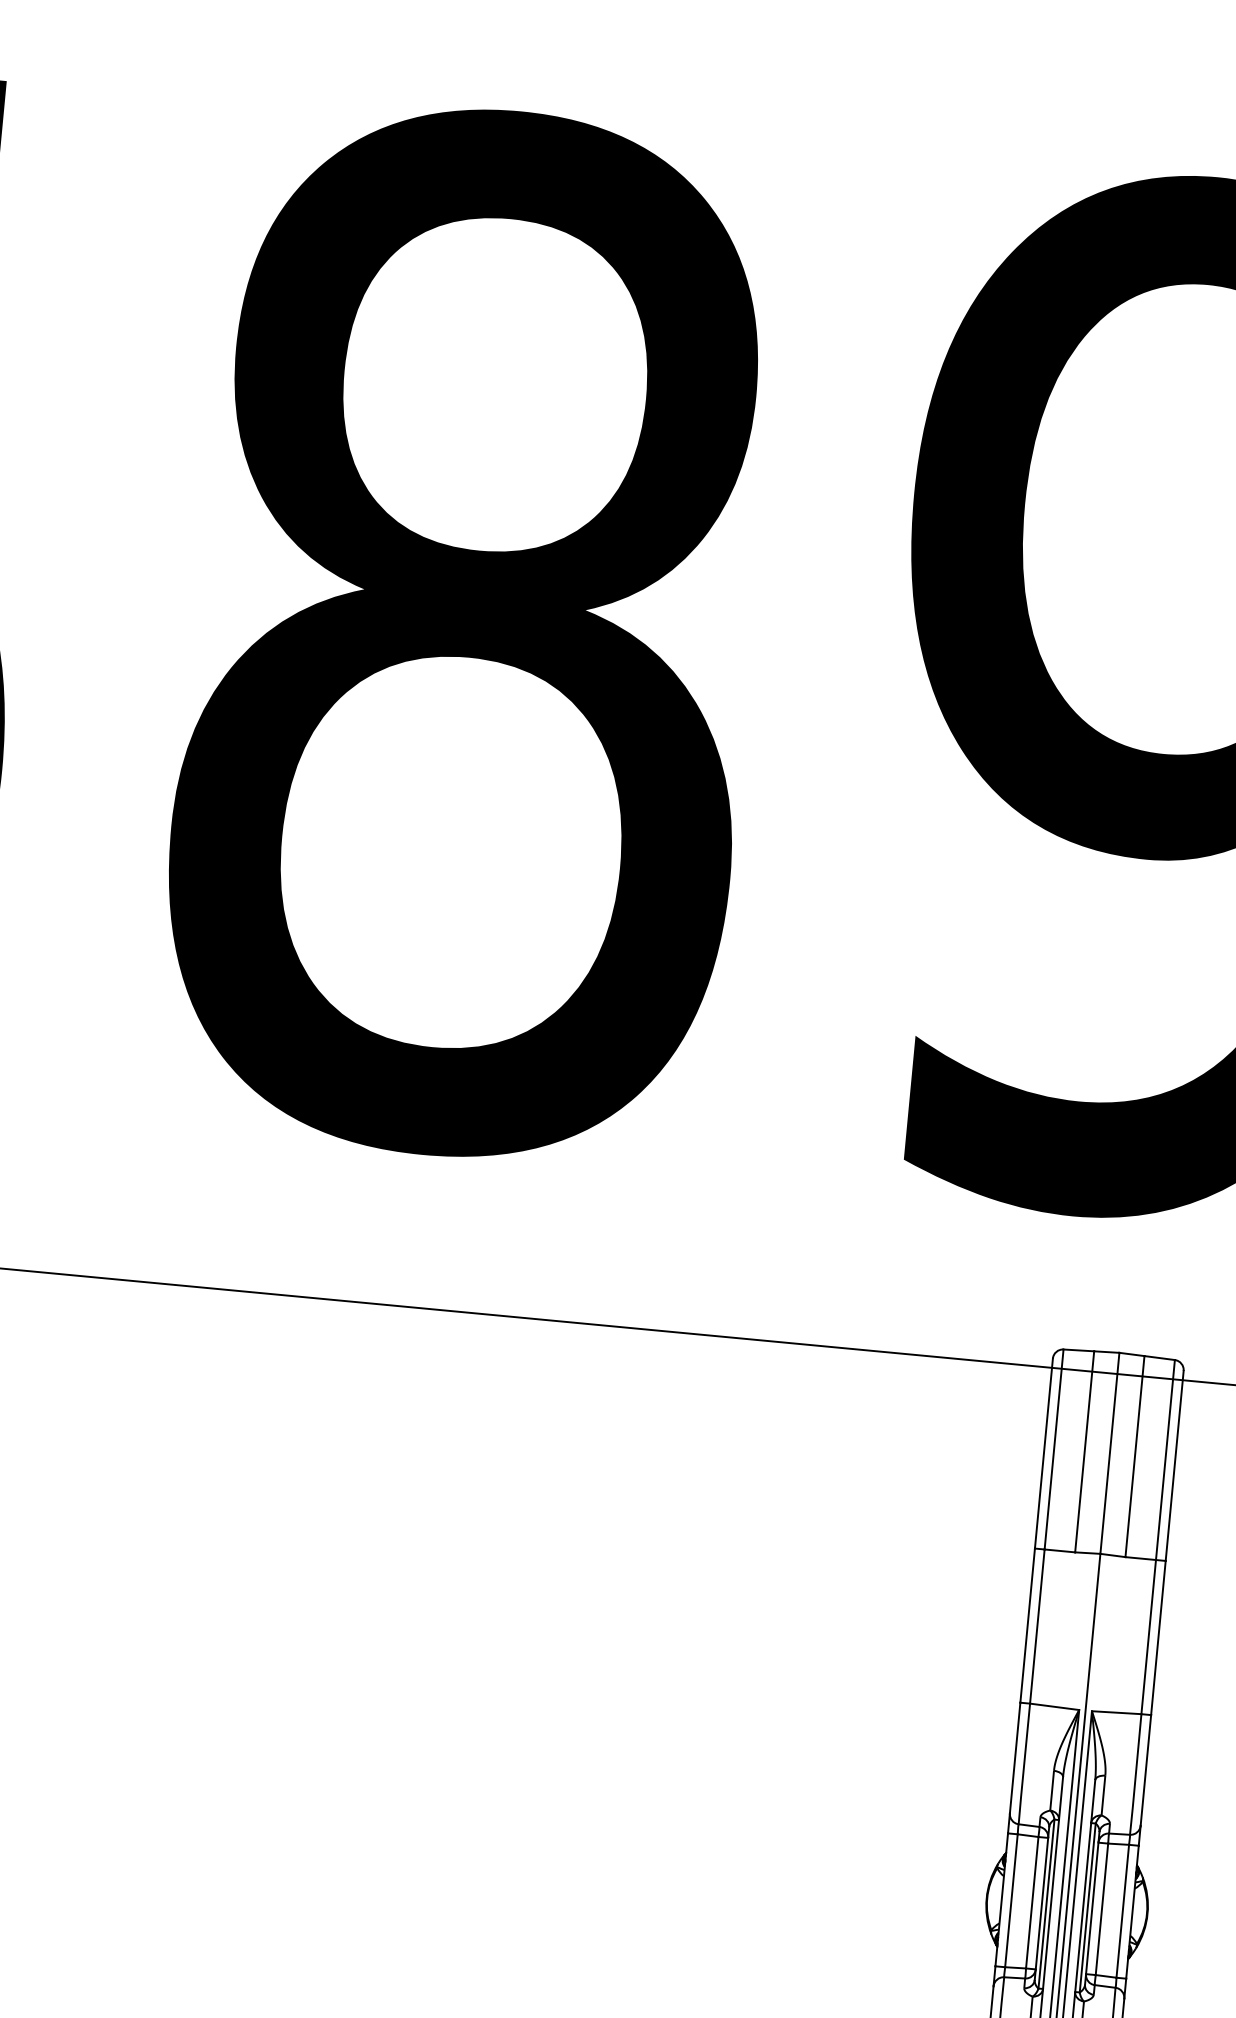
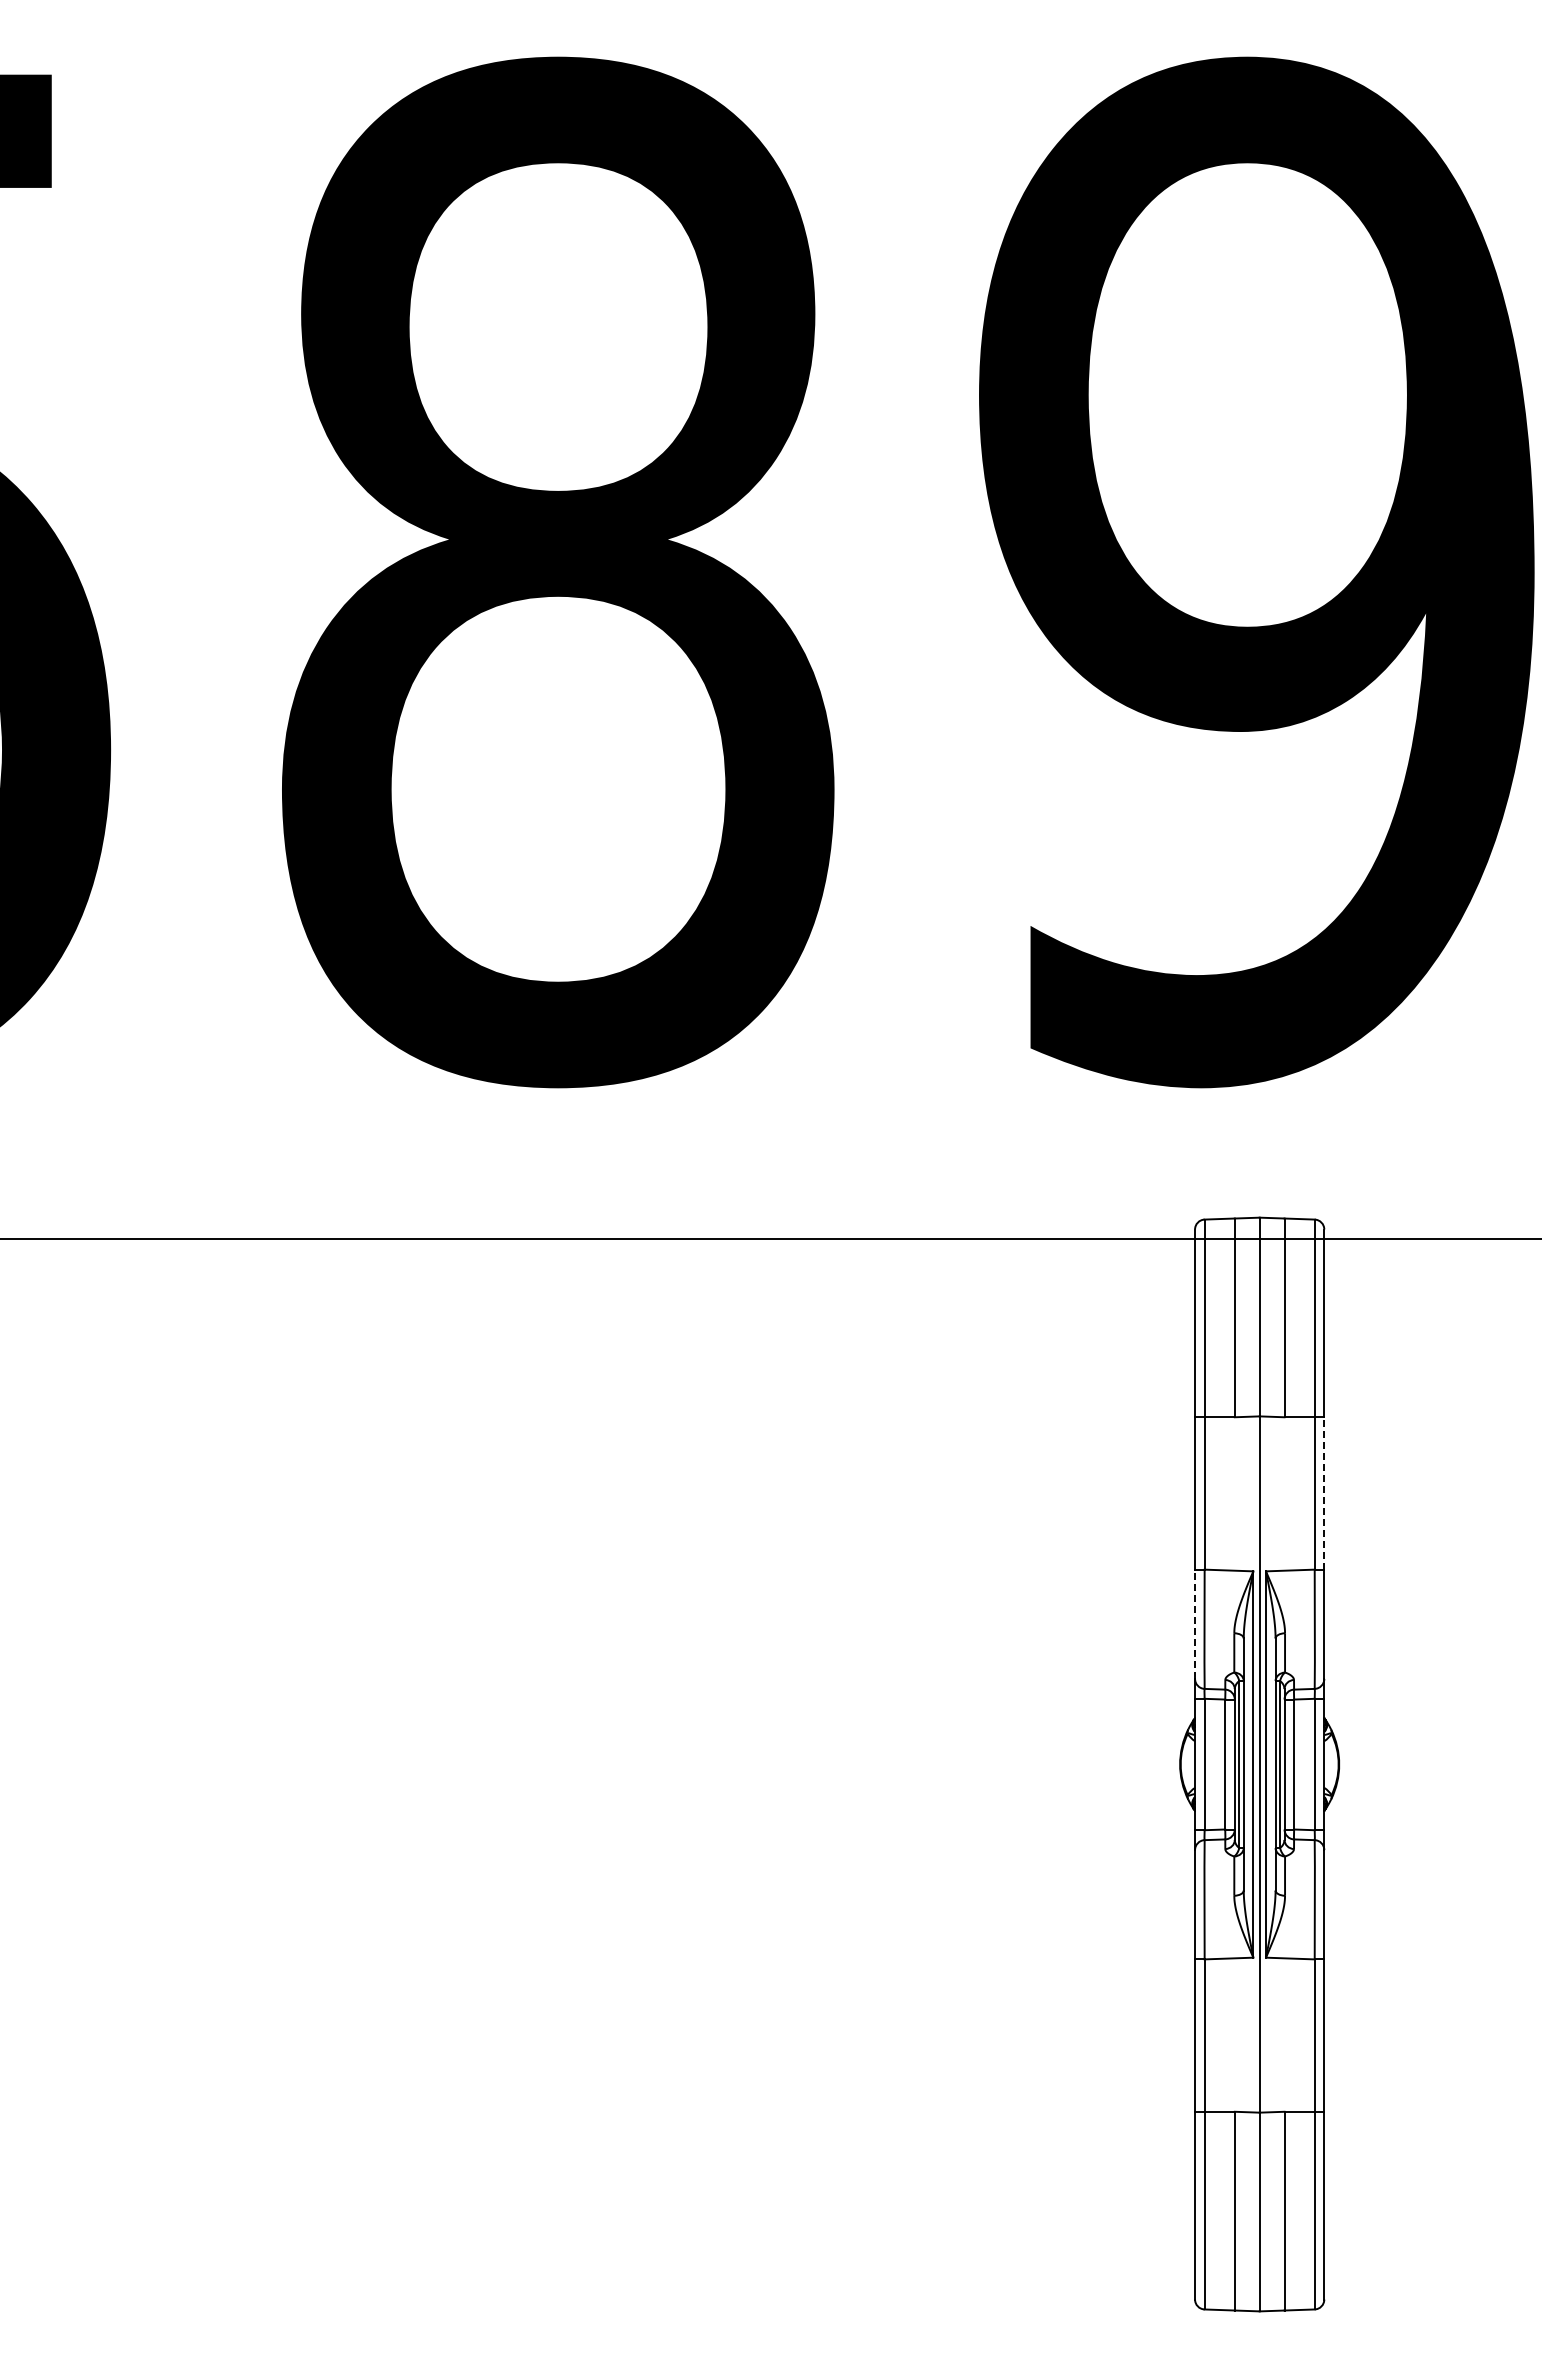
line: (1158, 1637) -> (1324, 1492), solid -> dashed
line: (1015, 1758) -> (1195, 1624), solid -> dashed

